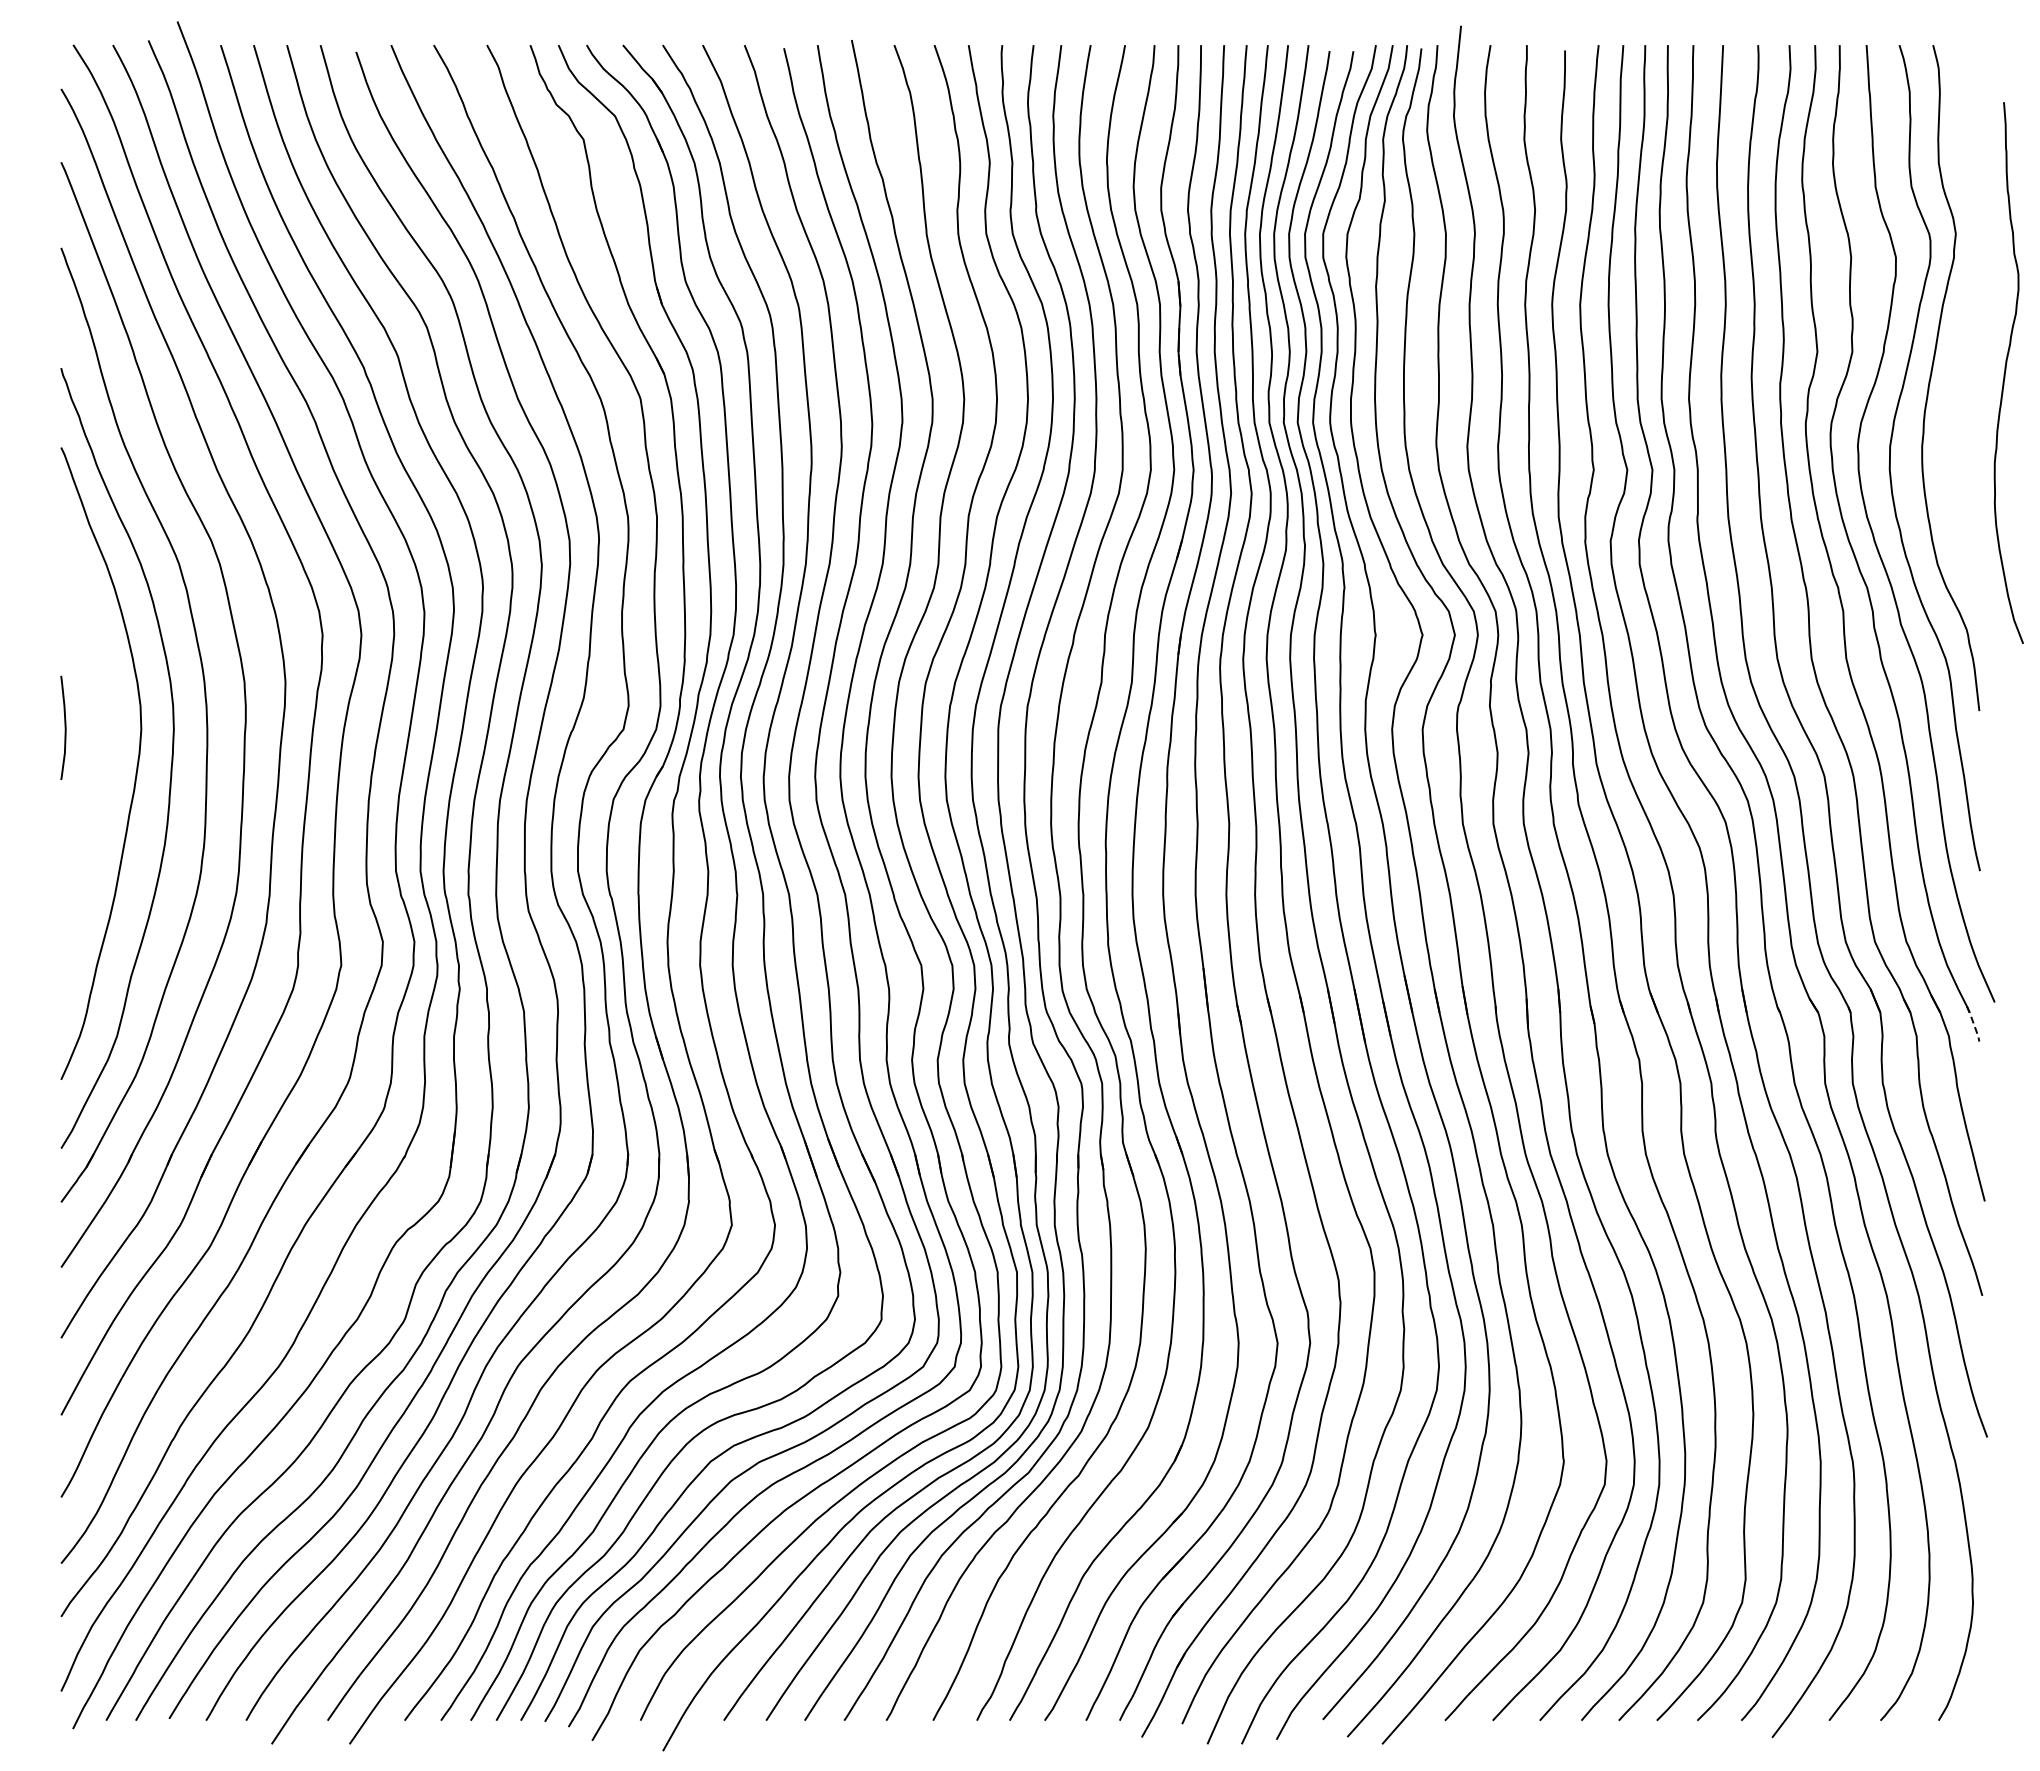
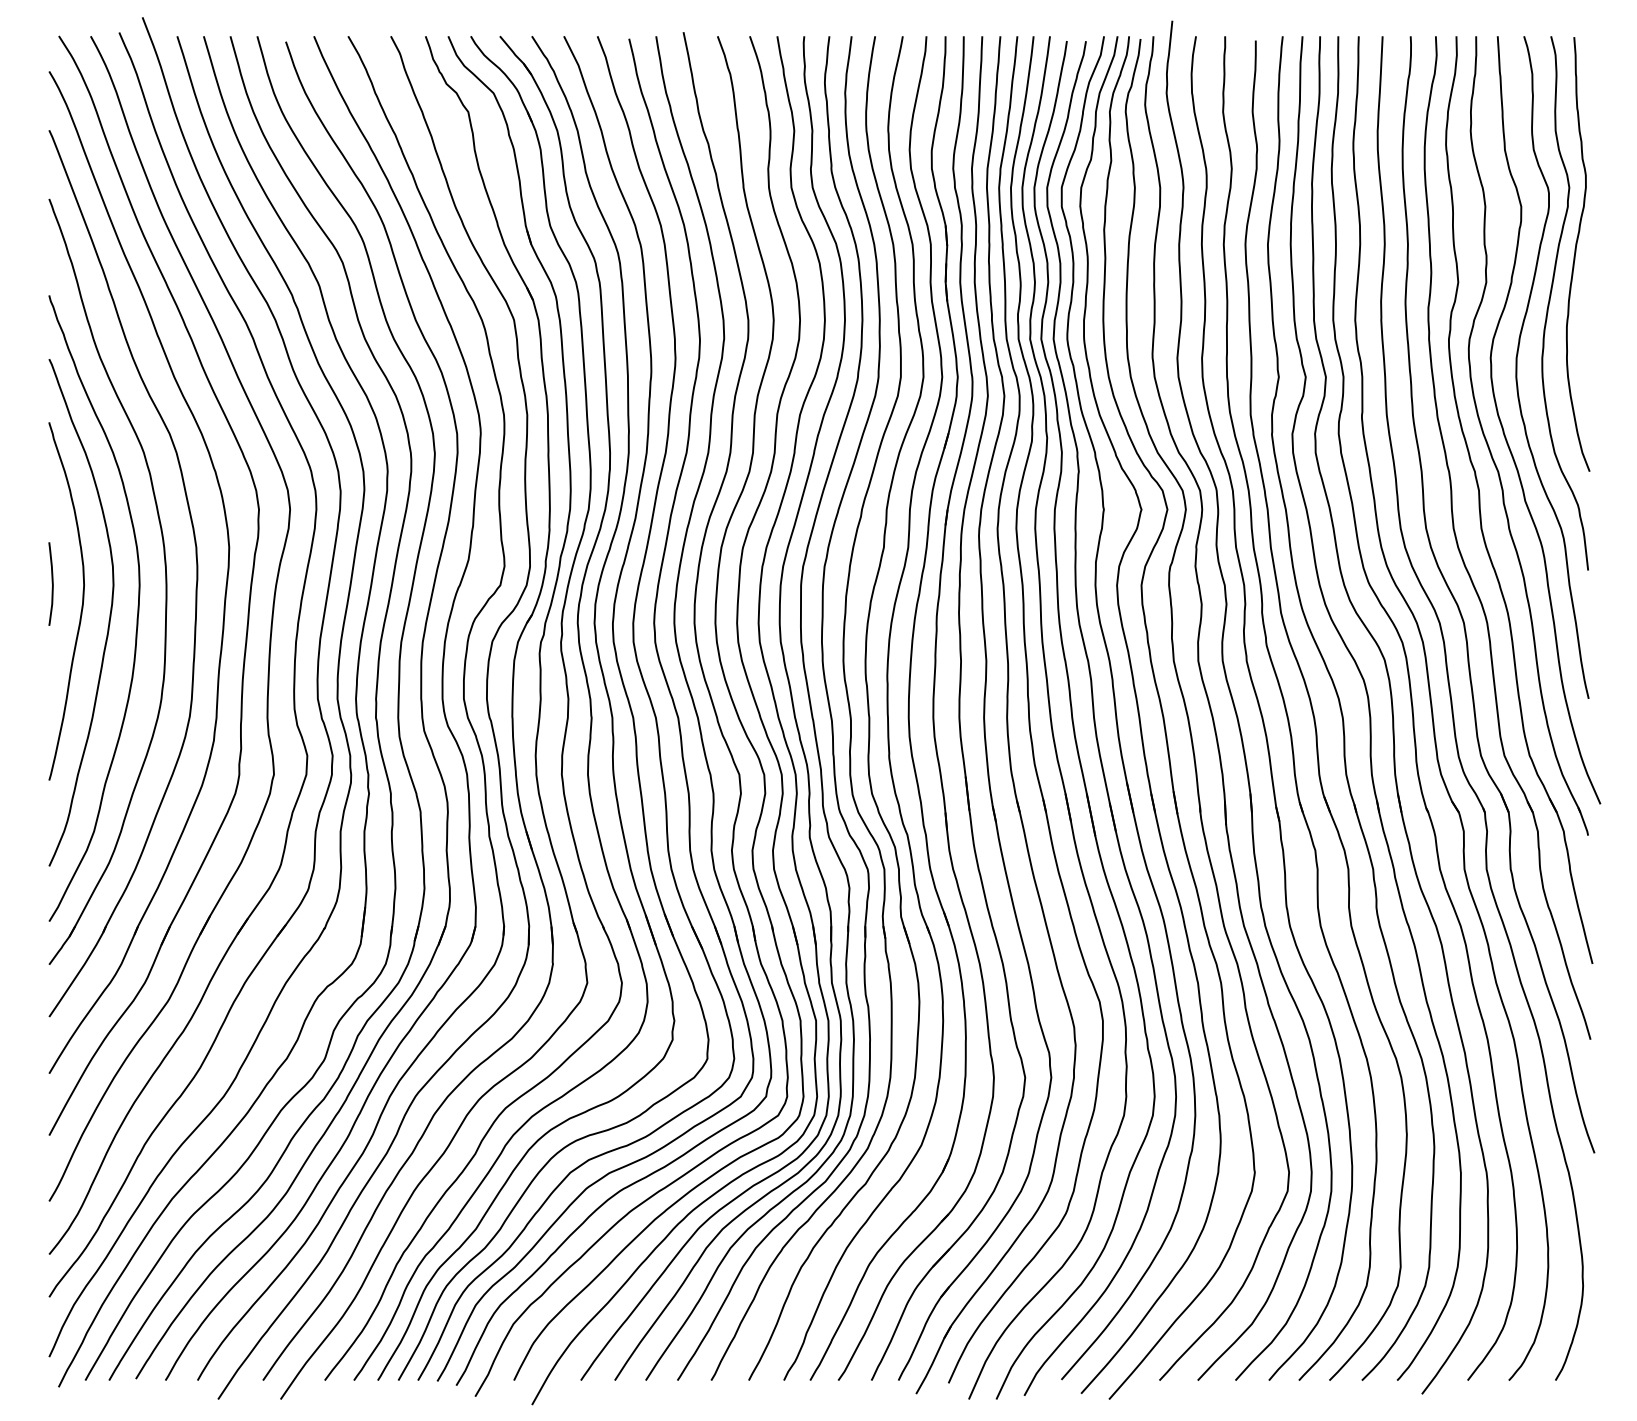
curve: (2006, 370) -> (1576, 252), moved
curve: (101, 755) -> (81, 606), added
line: (1973, 1024) -> (1583, 822), dashed -> solid

